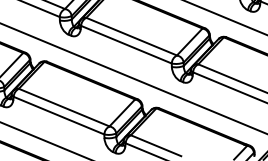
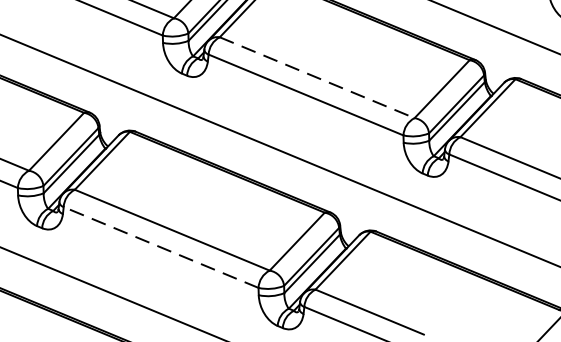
line: (132, 36) -> (319, 77), solid -> dashed
line: (58, 115) -> (160, 247), solid -> dashed

